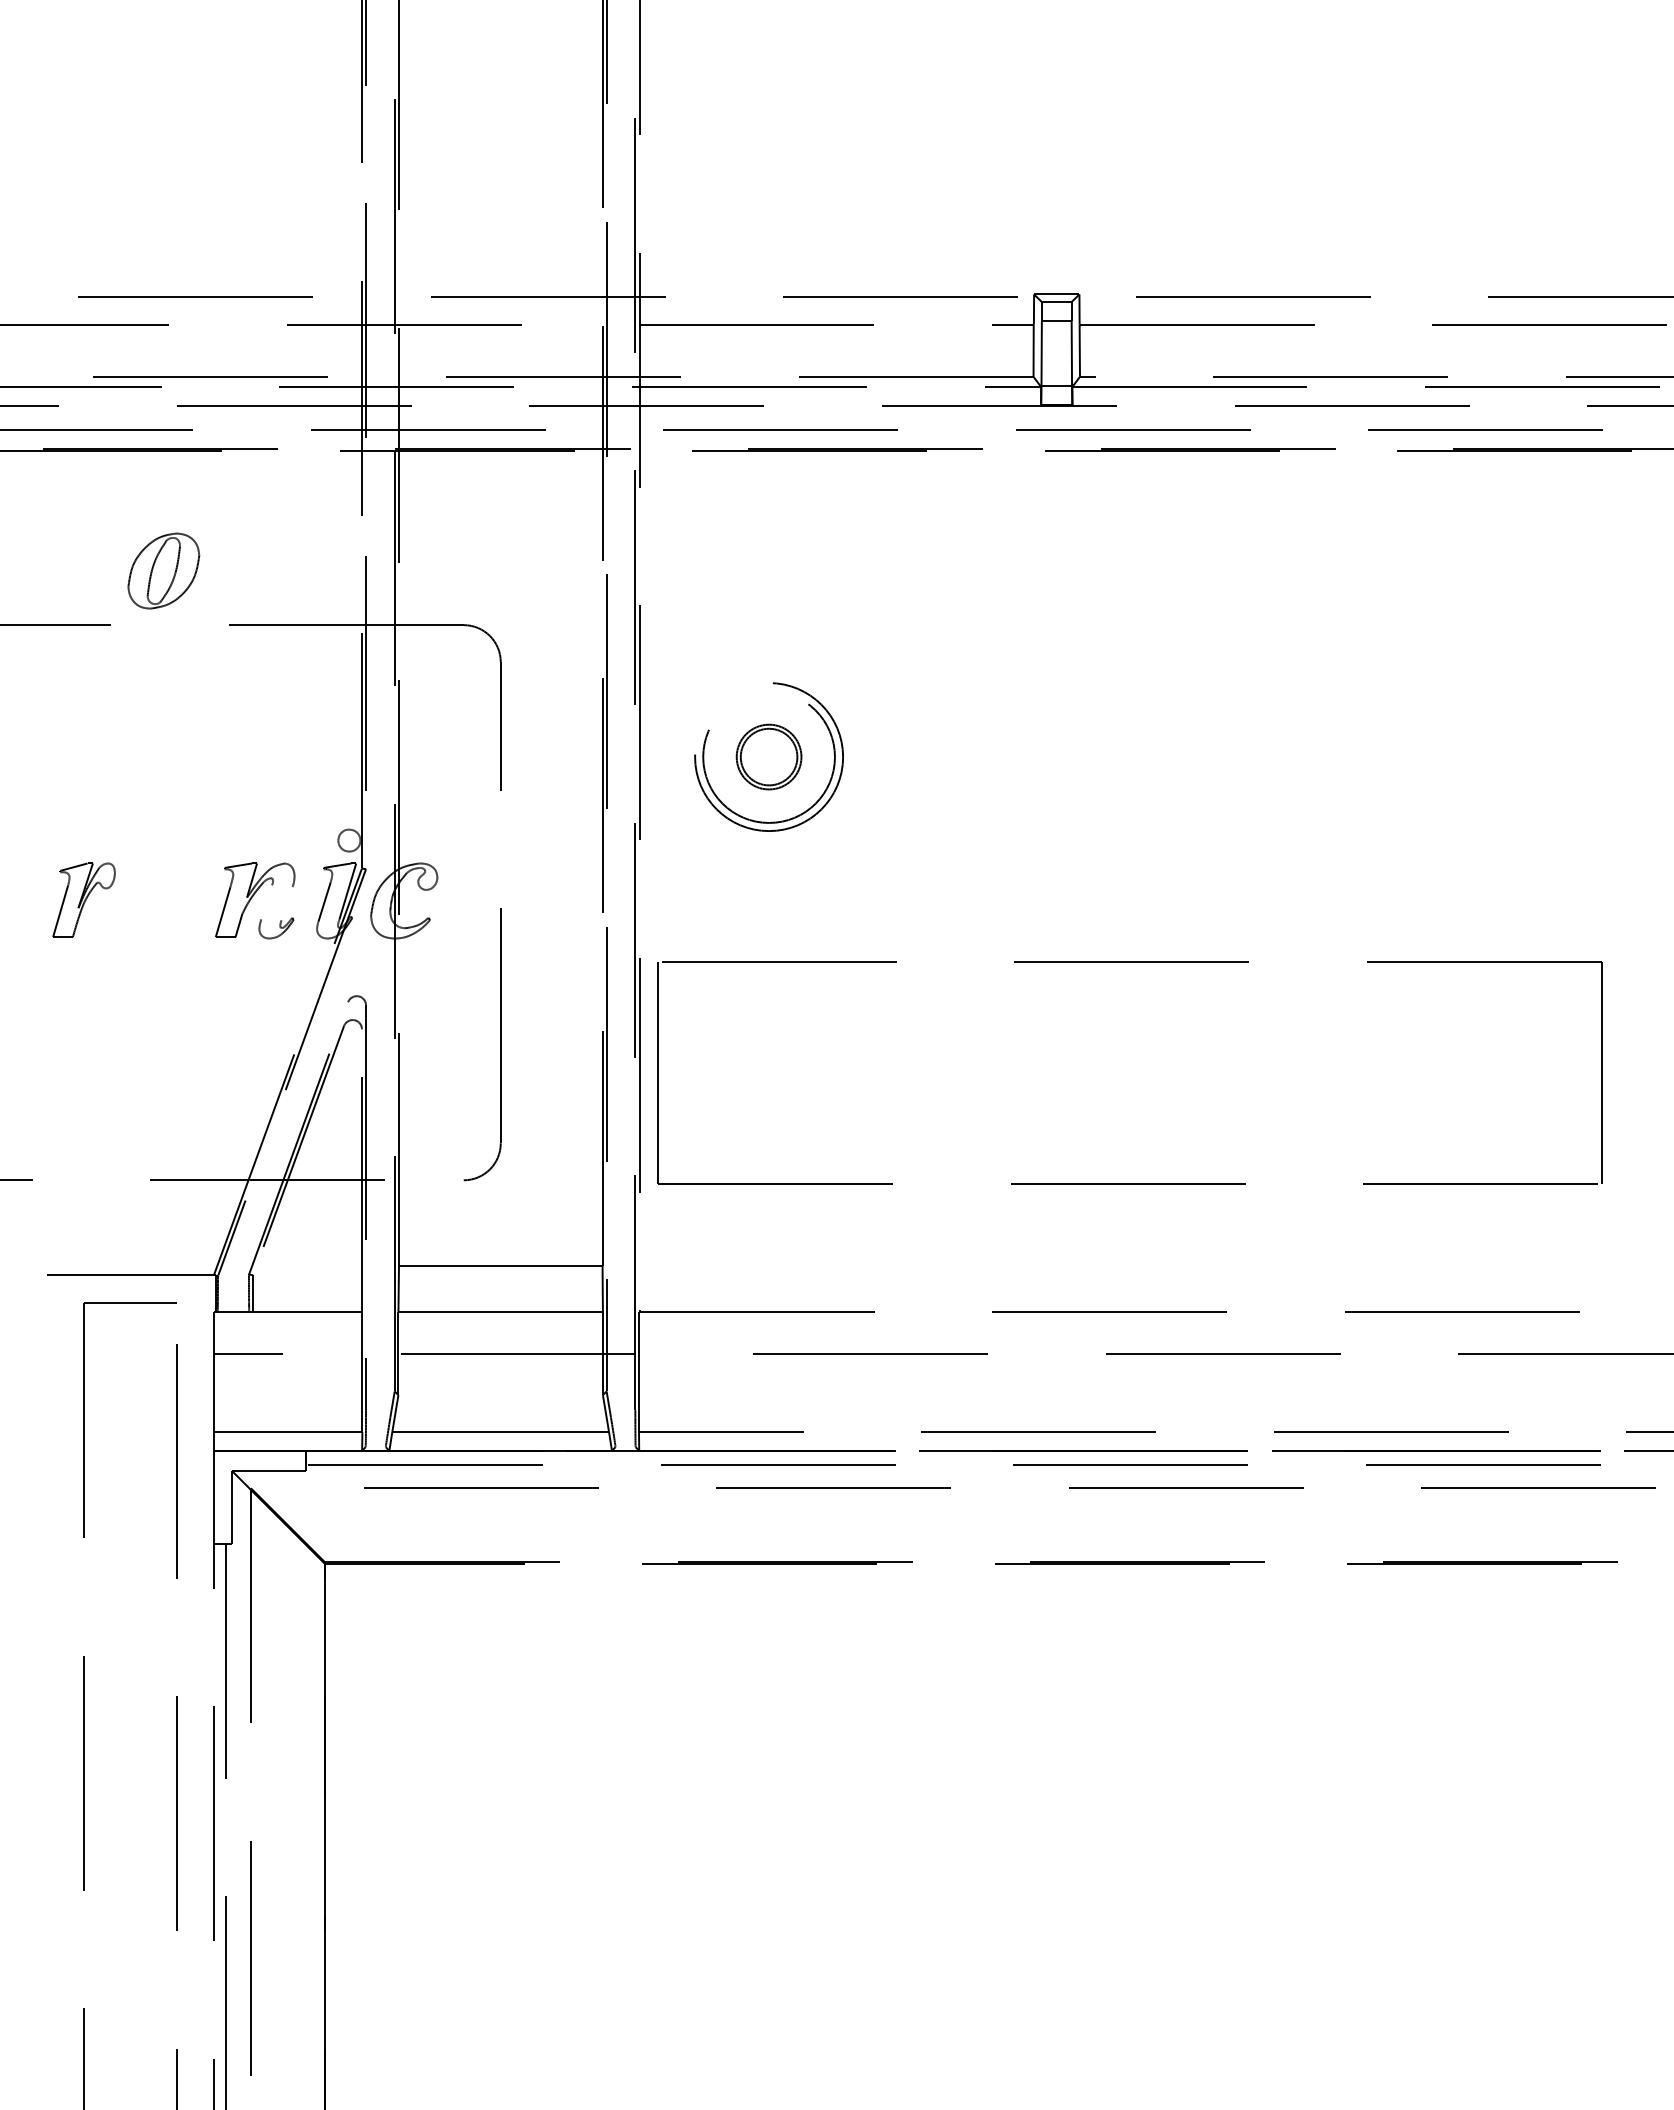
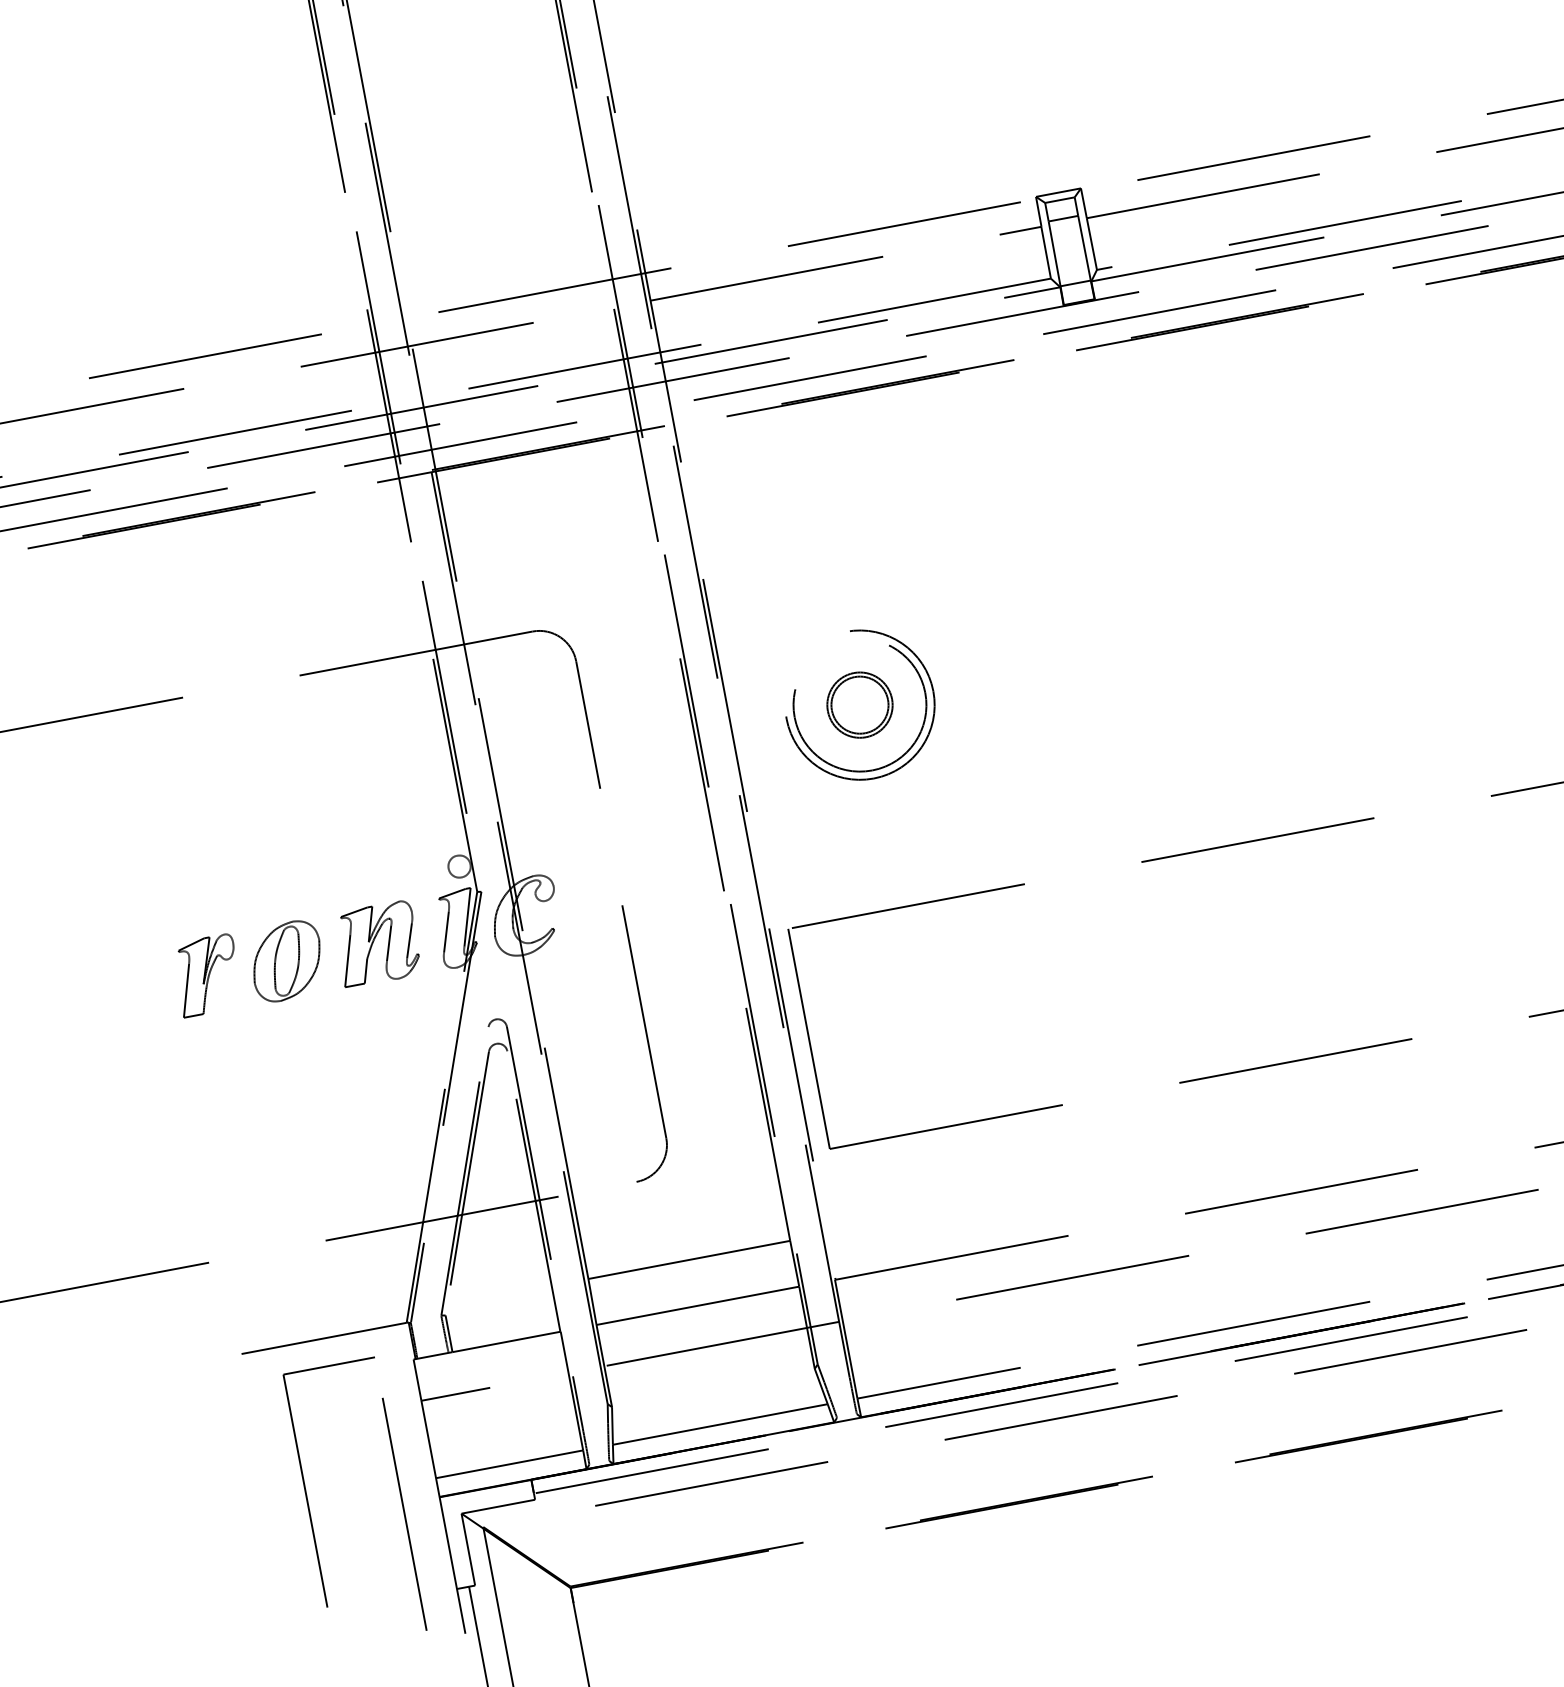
part: (163, 570) -> (286, 960), moved
line: (266, 902) -> (388, 943), added
line: (286, 903) -> (408, 940), added

